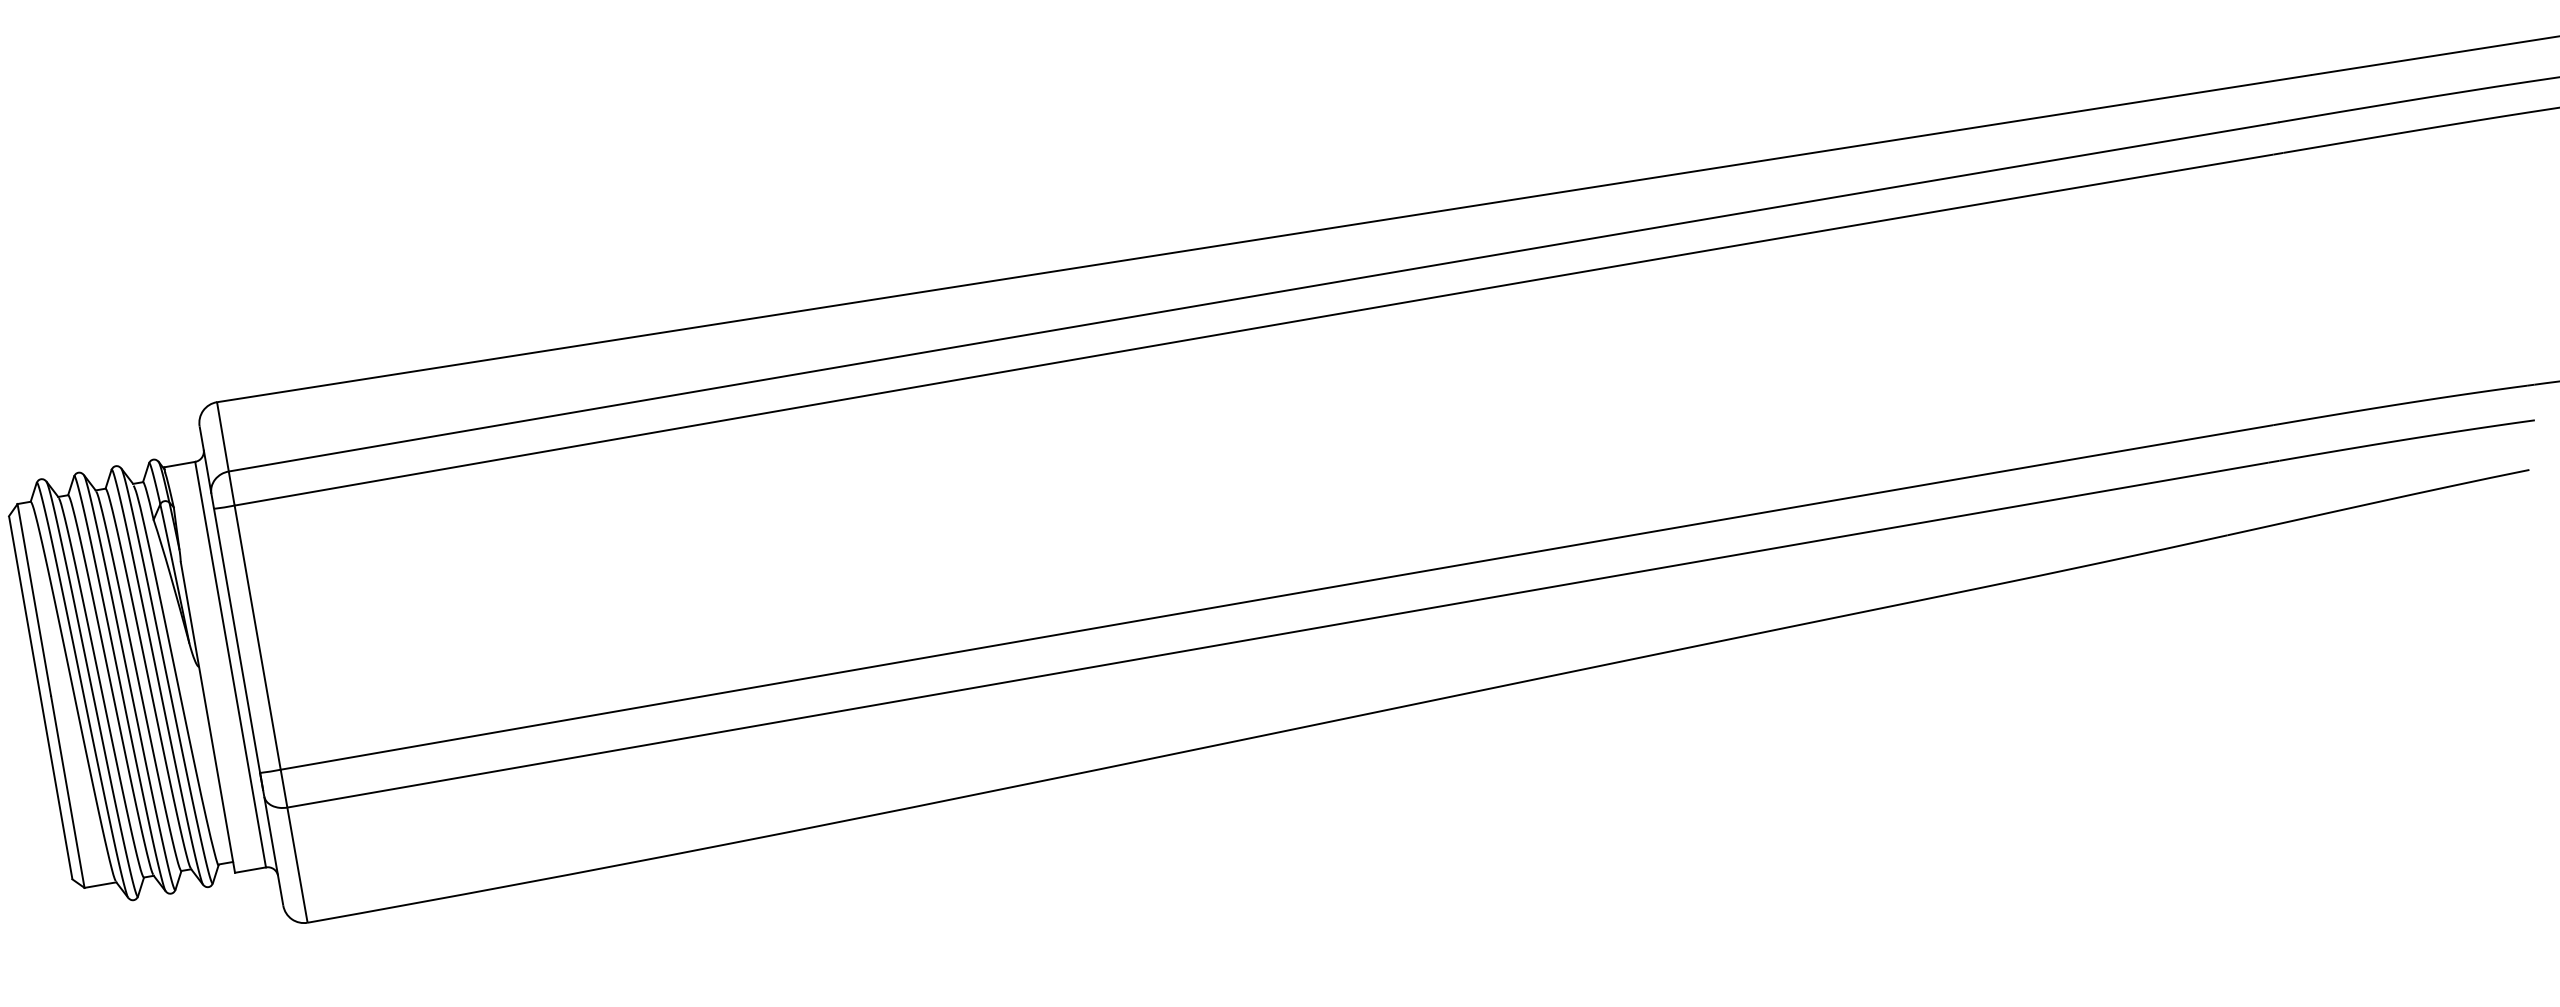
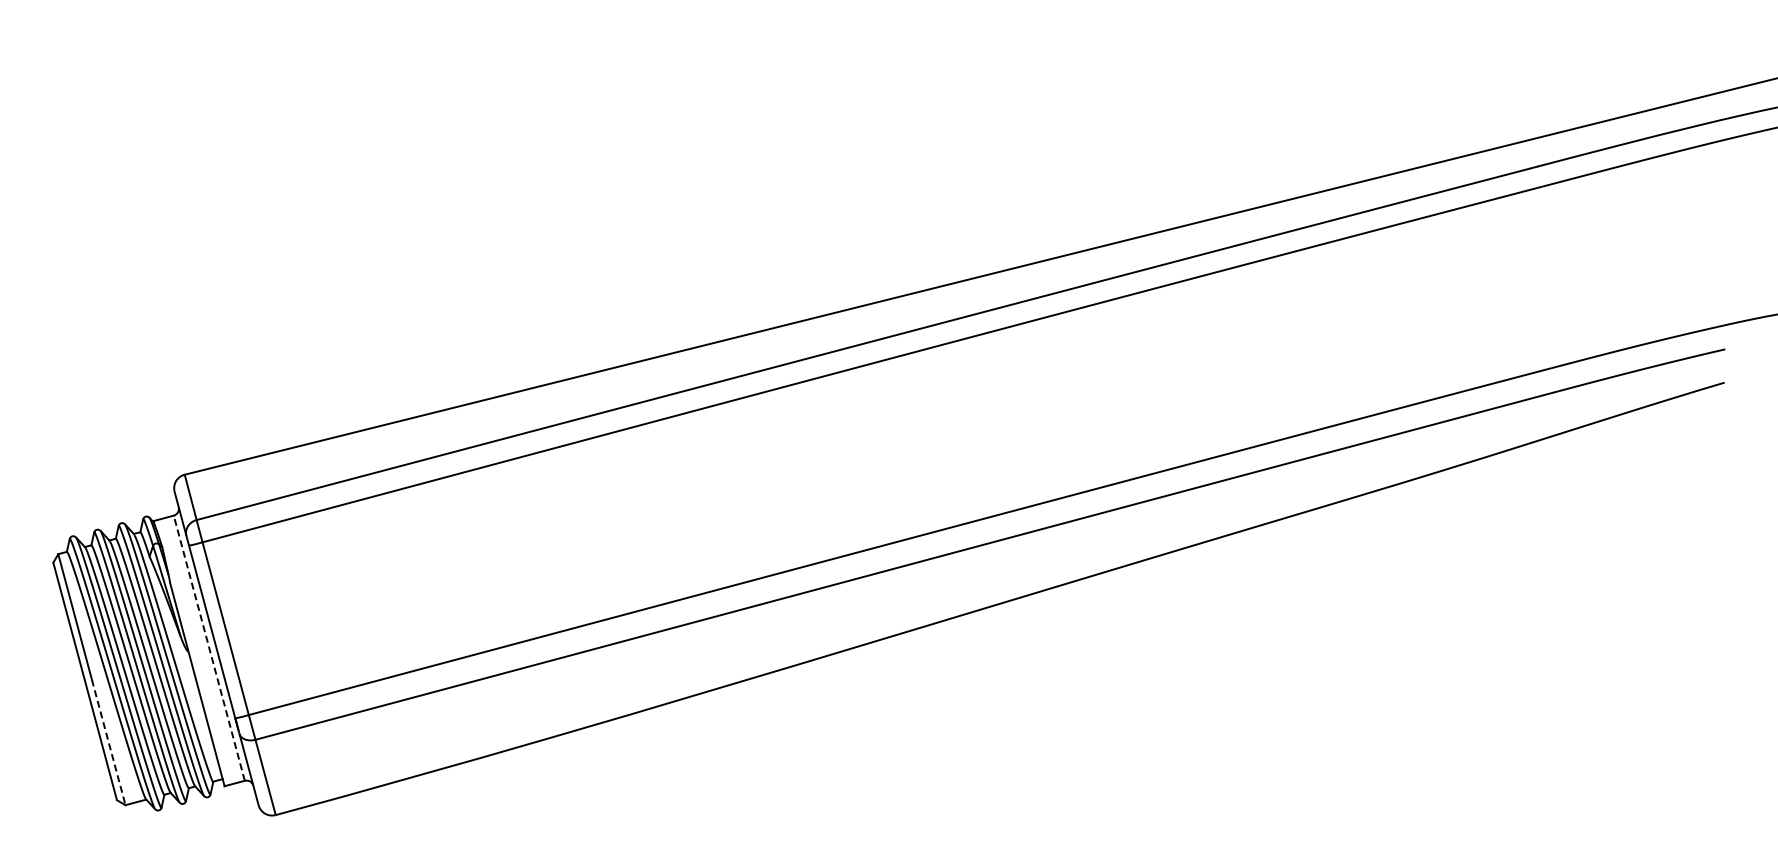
line: (230, 663) -> (209, 647), solid -> dashed
line: (67, 792) -> (108, 742), solid -> dashed

